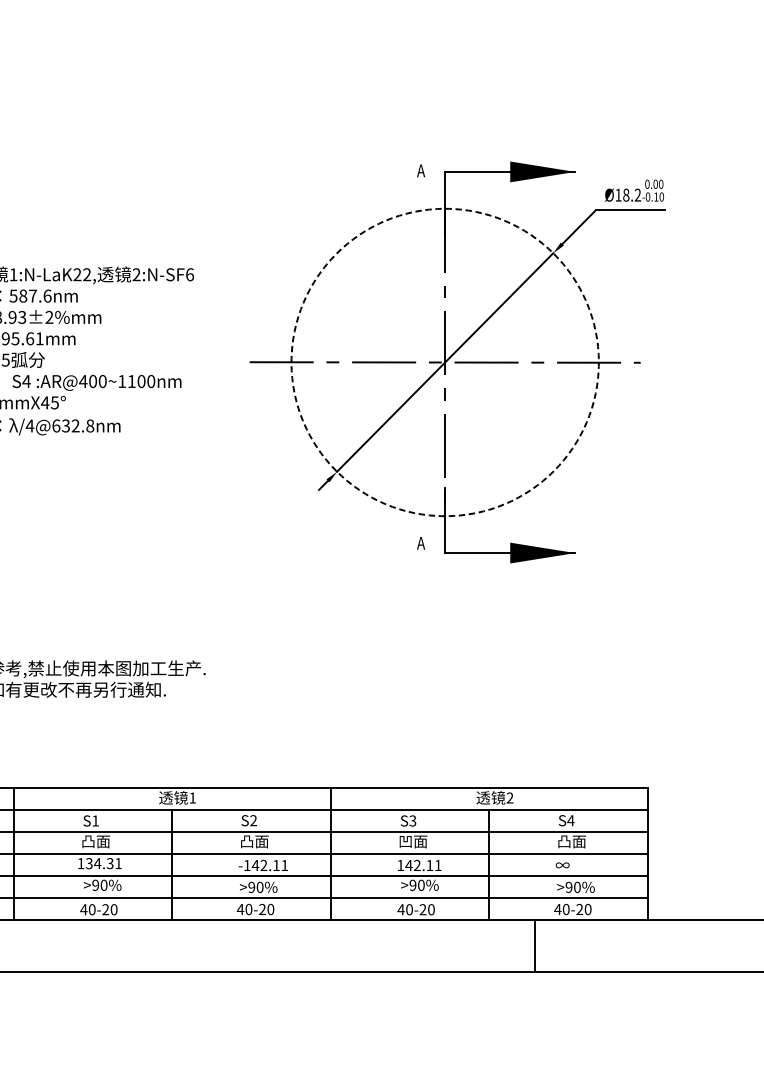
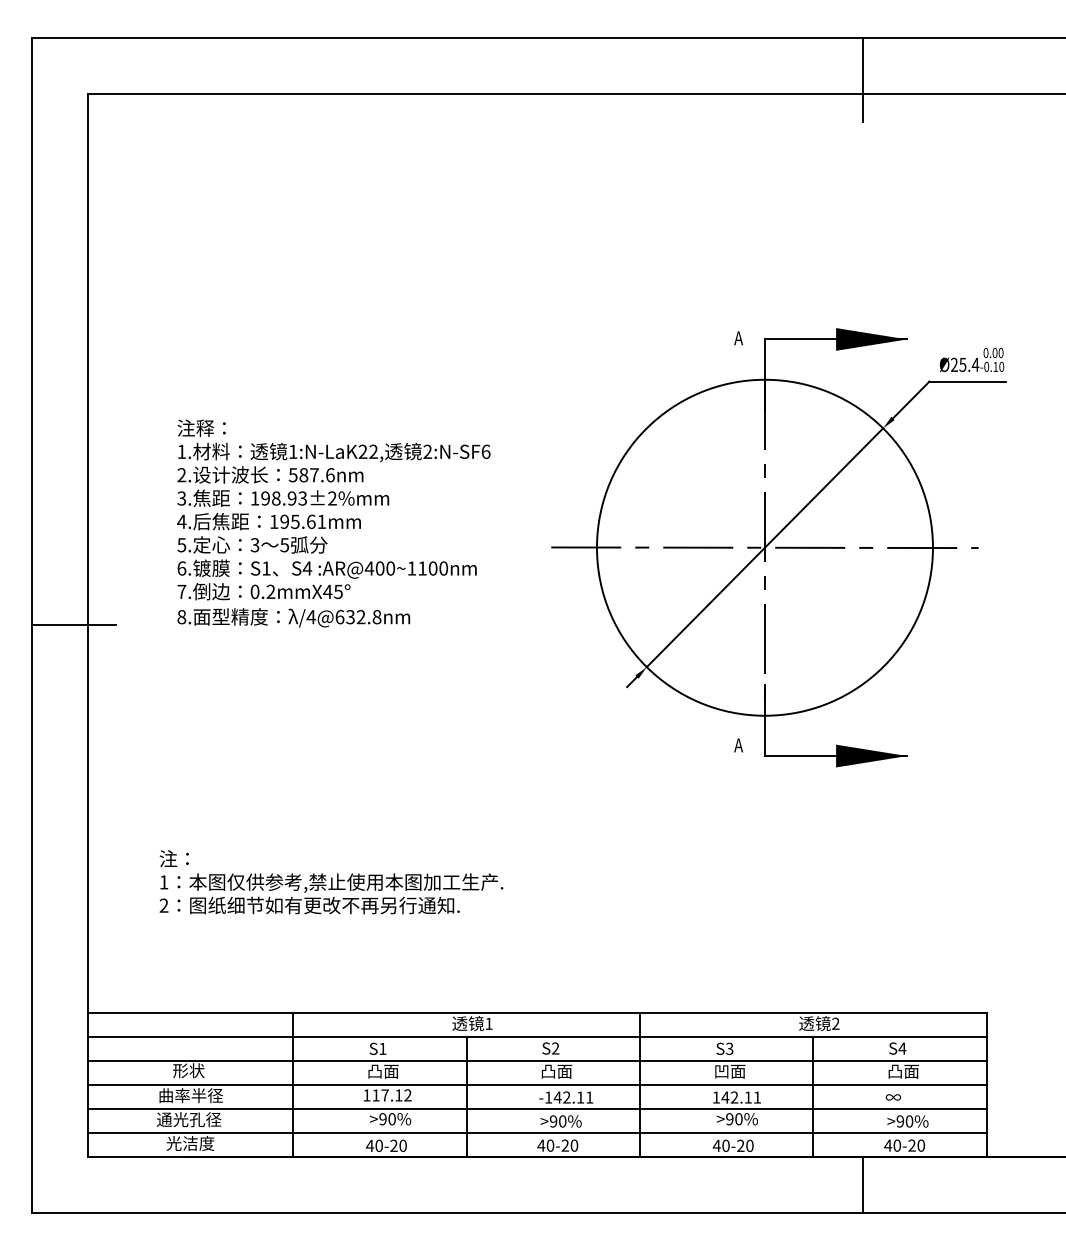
text: (628, 194) -> (965, 364), Ø18.2 -> Ø25.4
circle: (444, 362) -> (764, 547), dashed -> solid
text: (103, 863) -> (391, 1095), 134.31 -> 117.12

